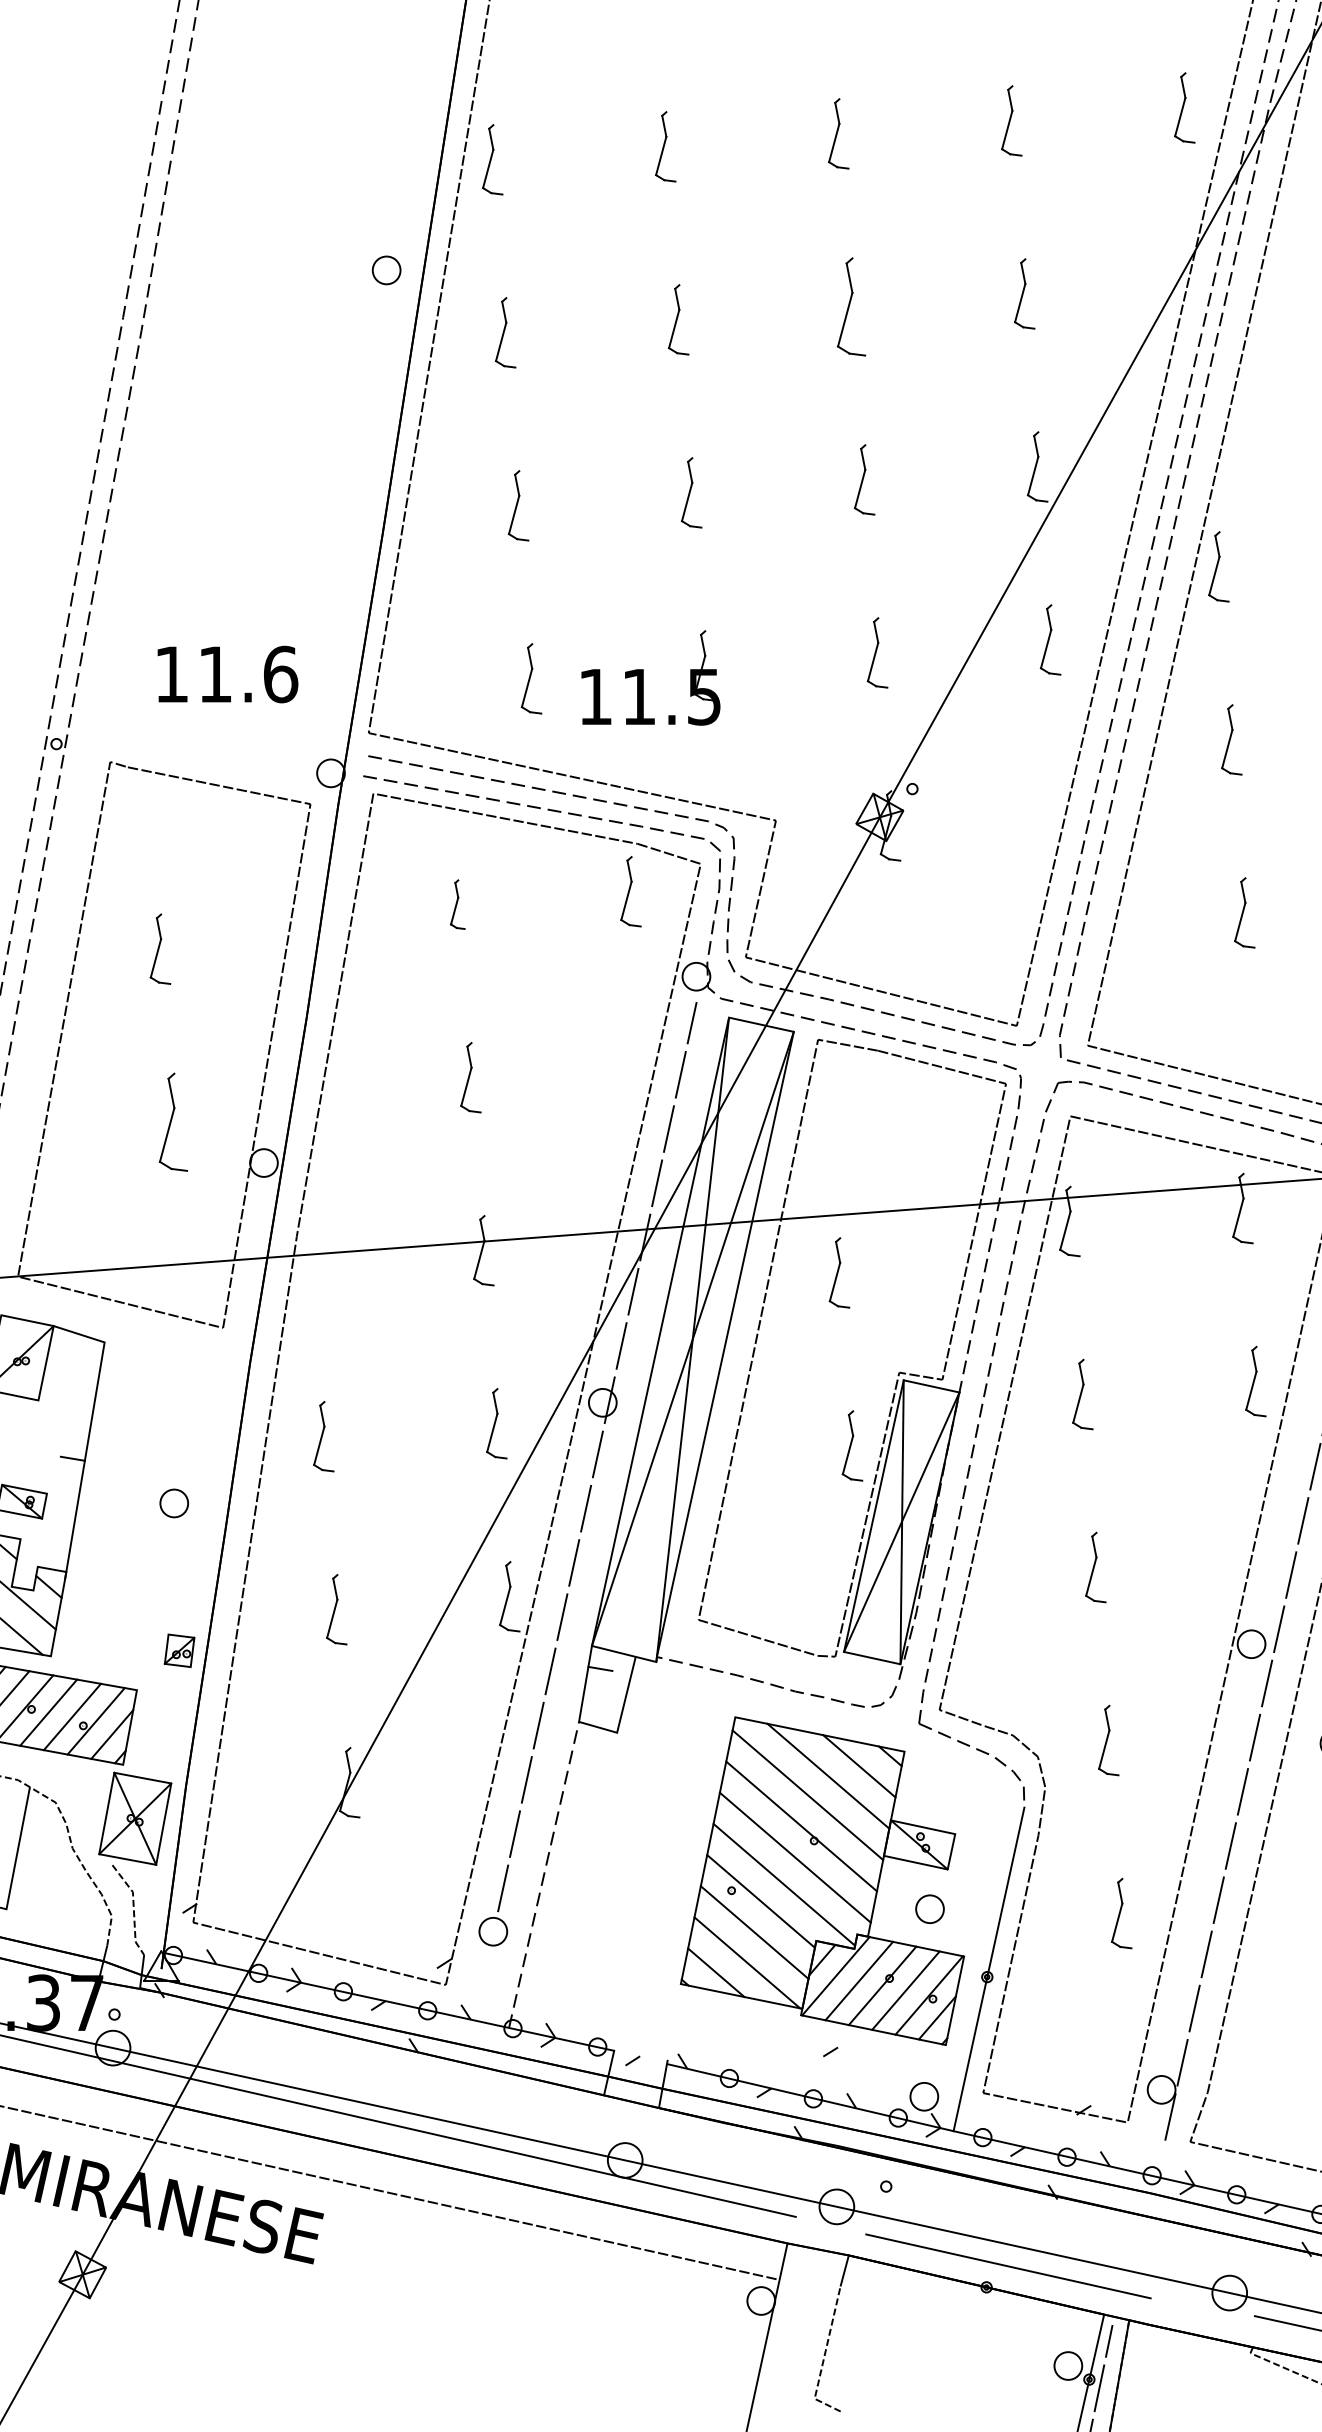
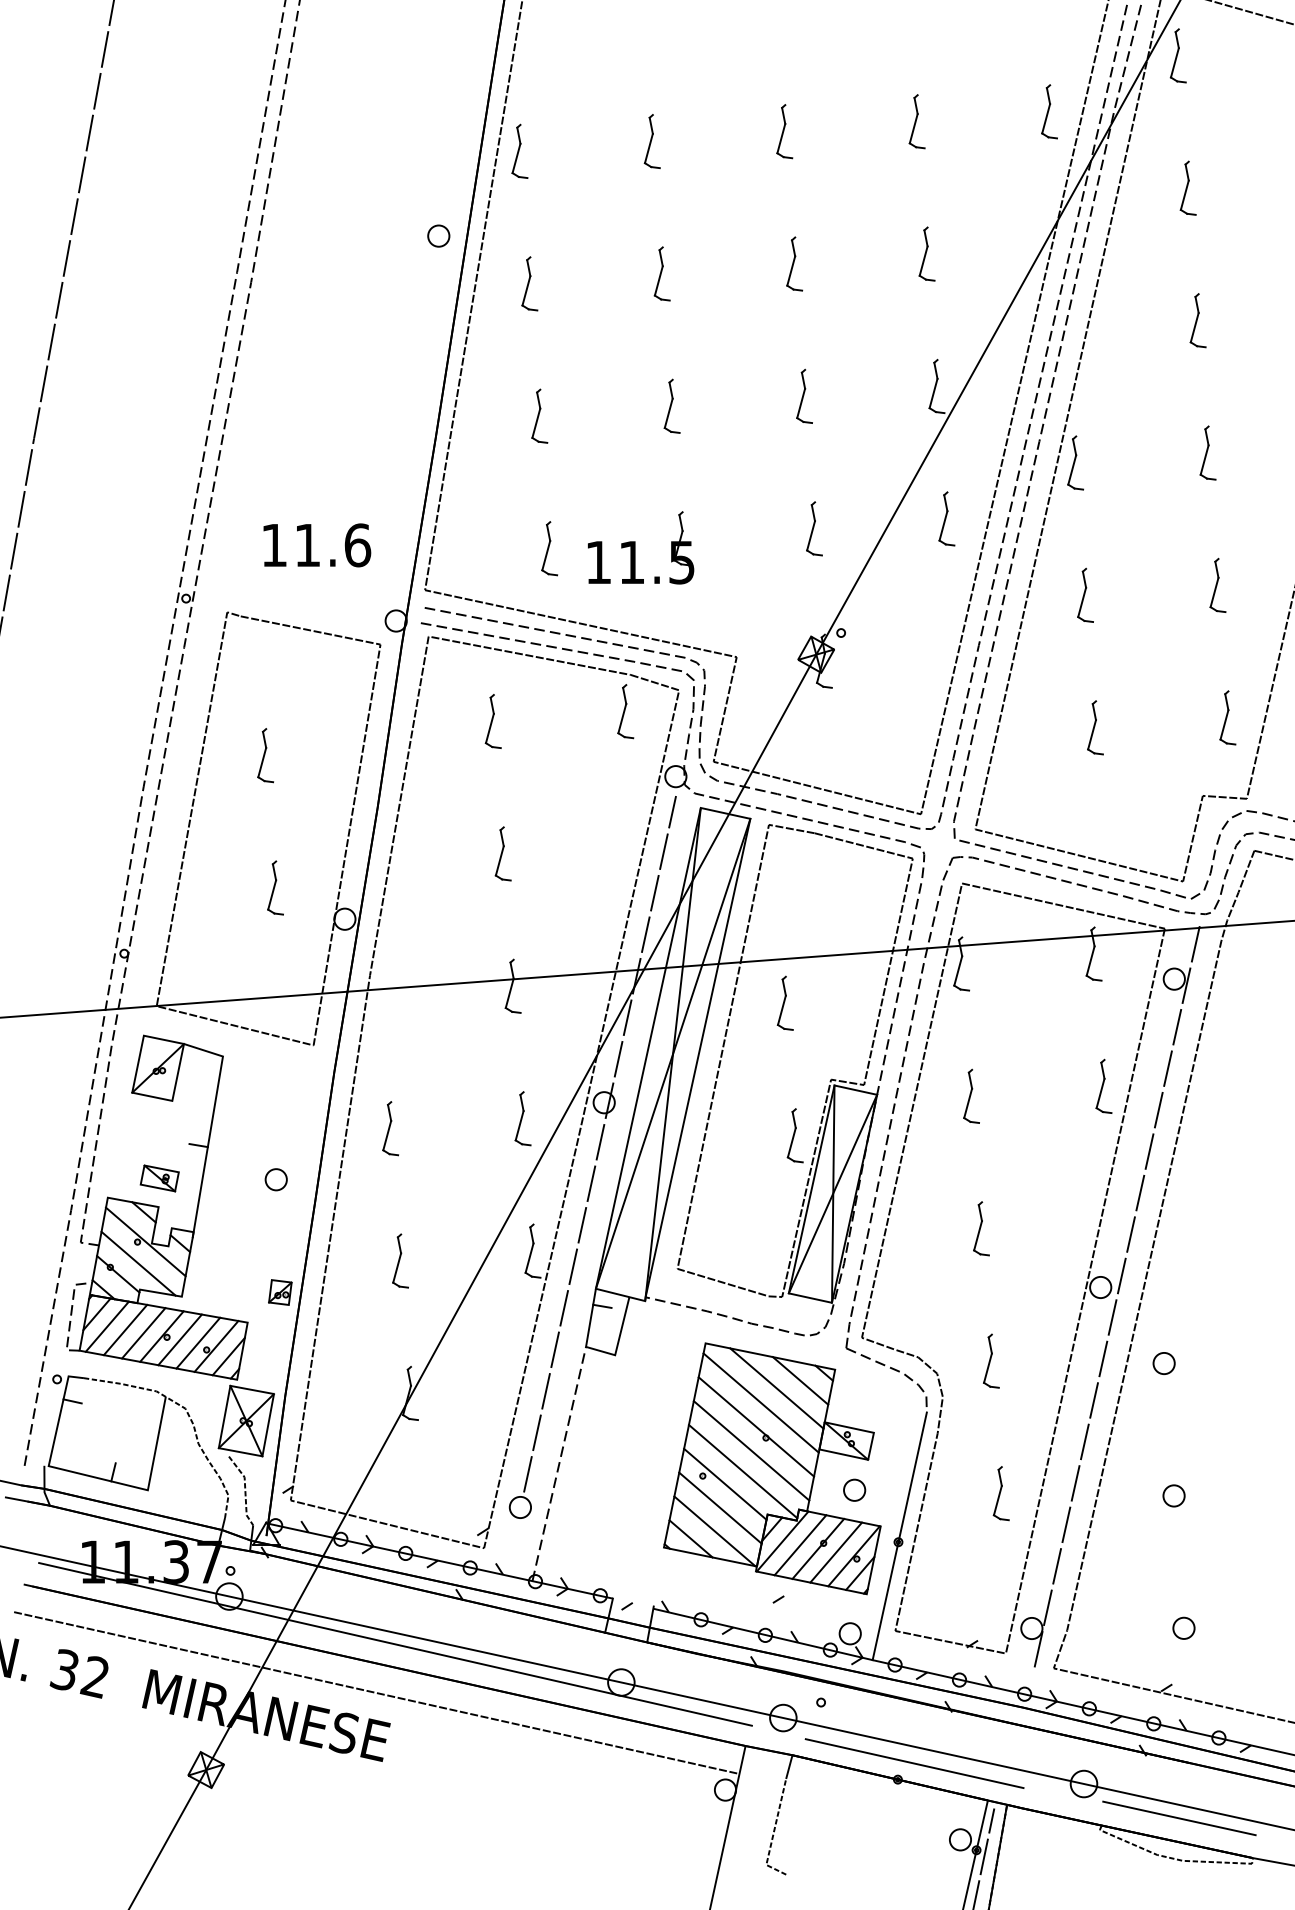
part: (851, 306) -> (794, 263), size x0.71
part: (456, 904) -> (492, 721), size x1.43
part: (173, 1121) -> (275, 887), size x0.71

